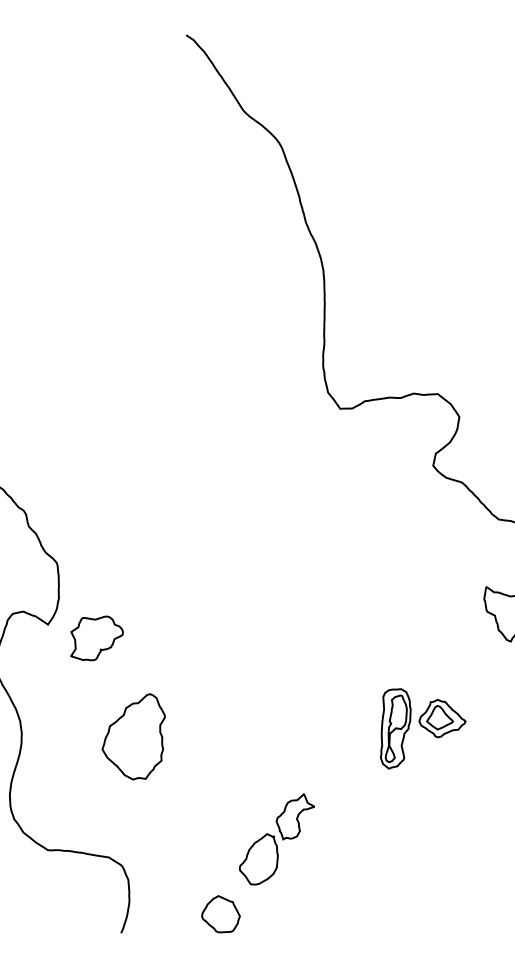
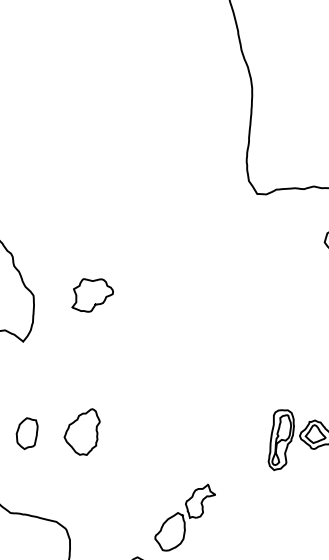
part: (96, 638) -> (92, 295), moved
part: (133, 736) -> (81, 431), size x0.71
part: (61, 744) -> (26, 433), added

